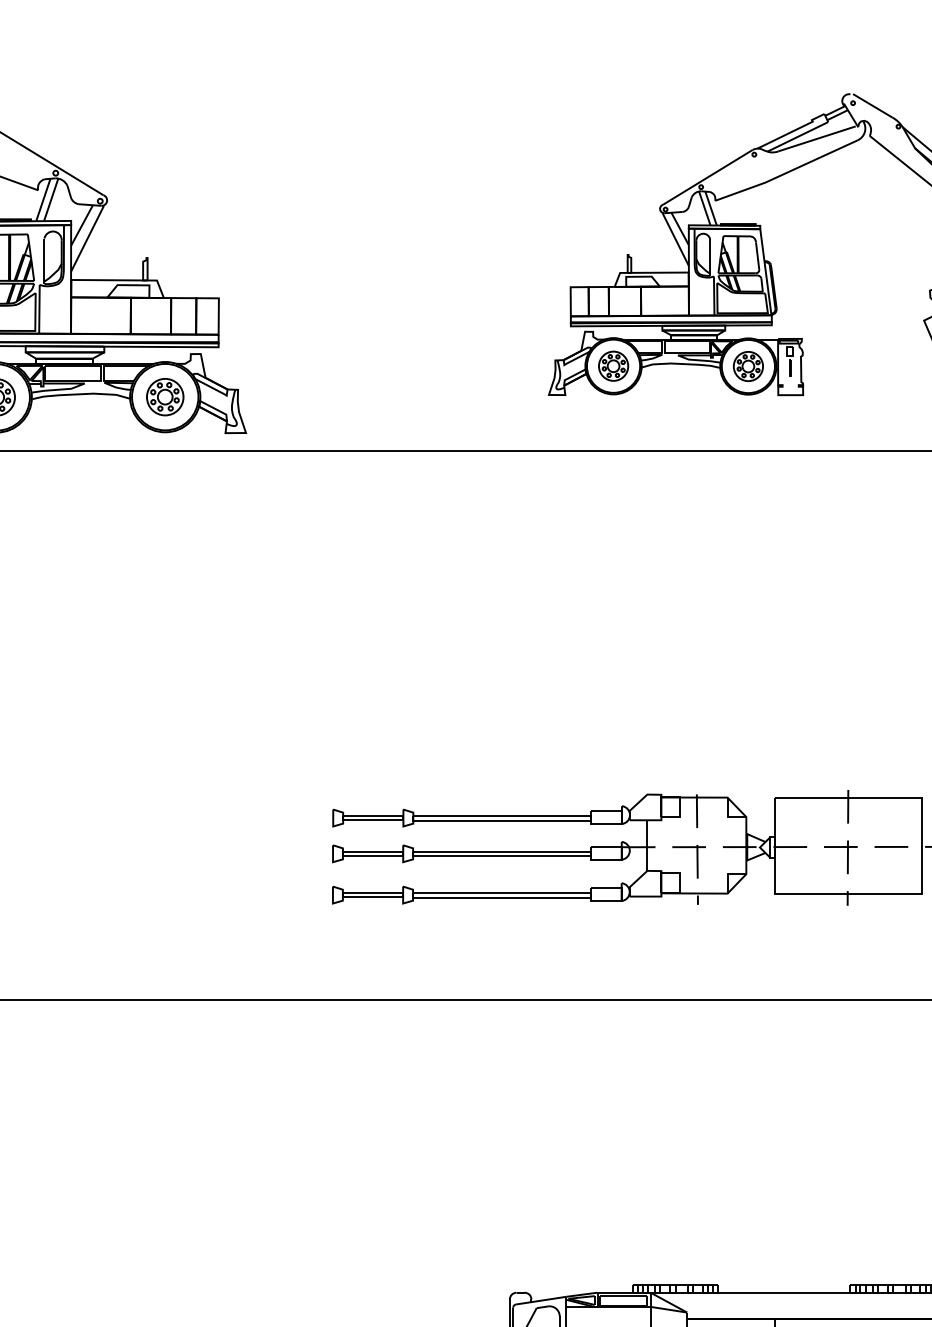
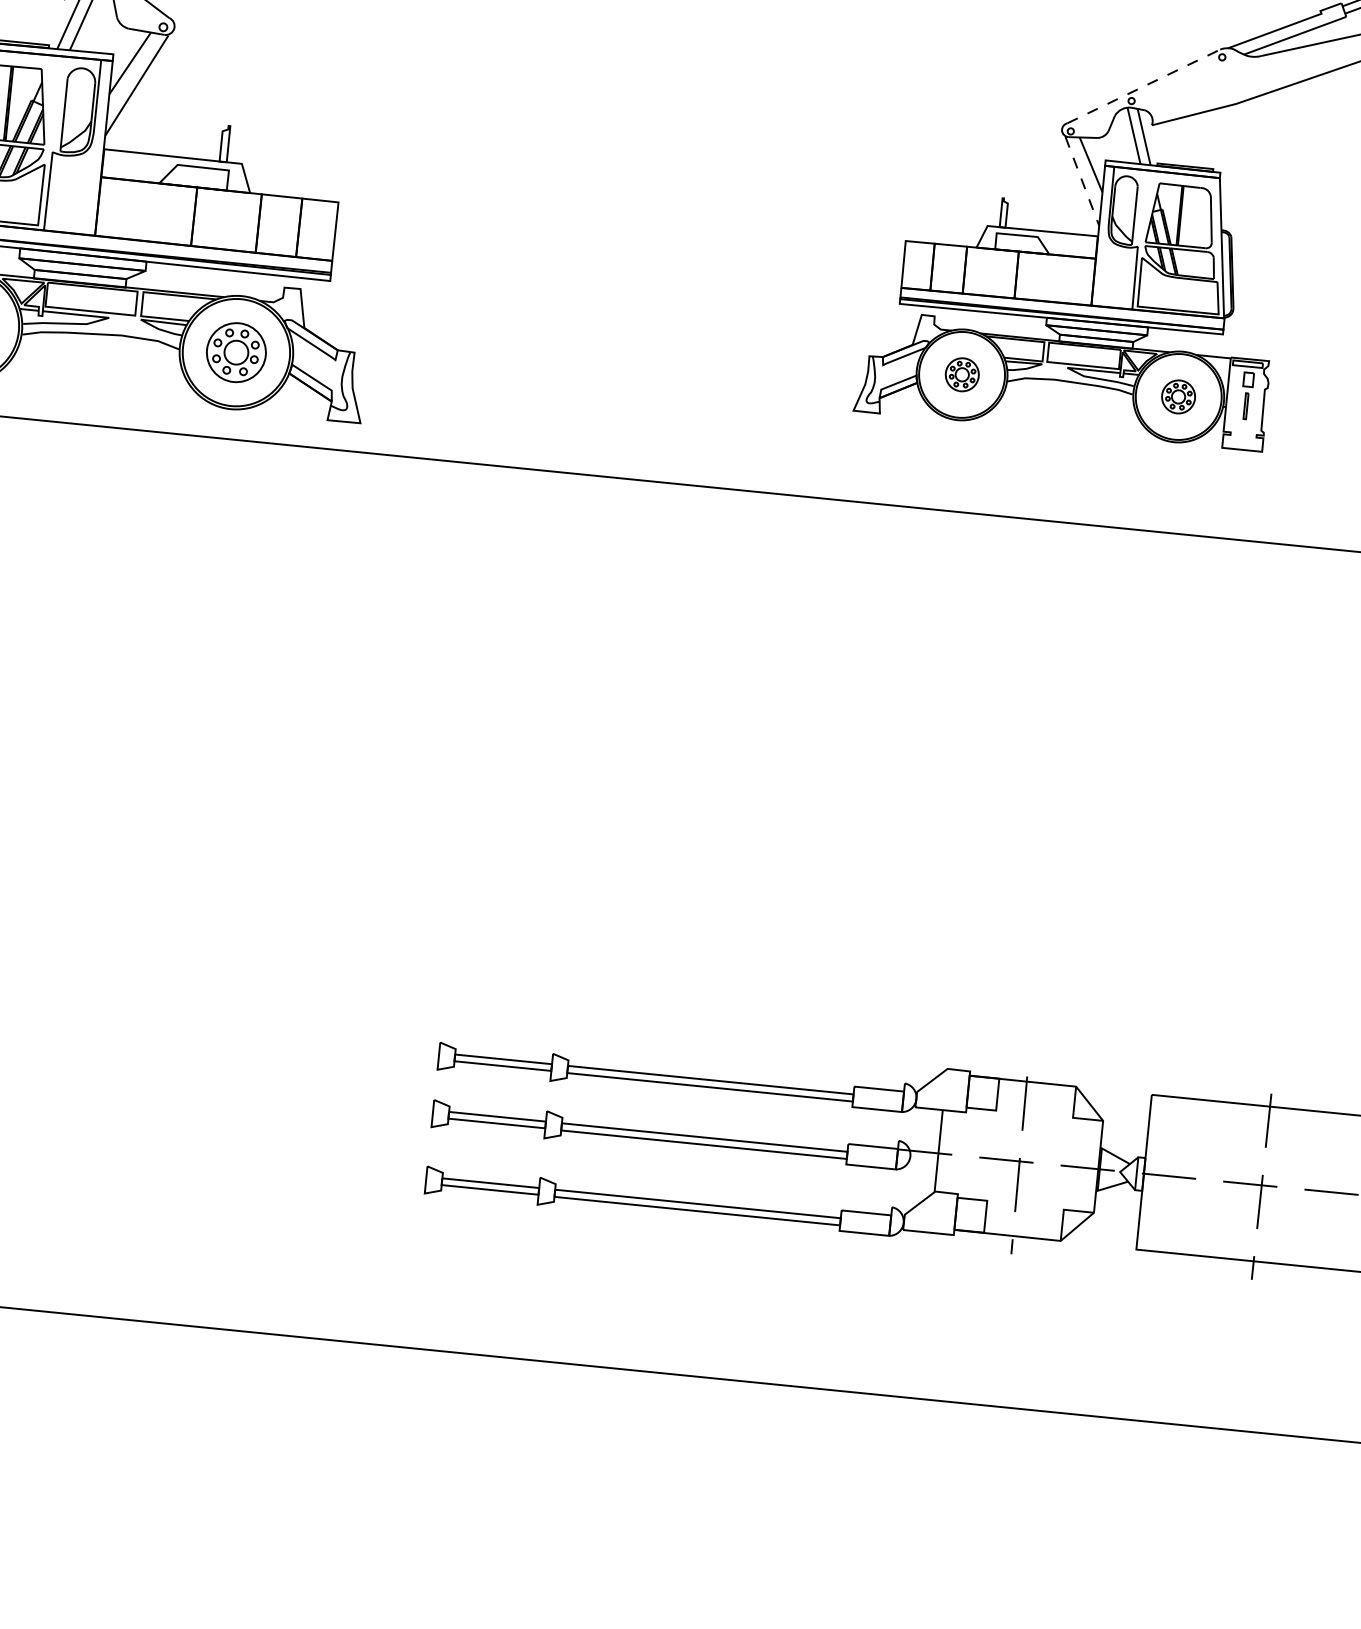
line: (708, 177) -> (1144, 86), solid -> dashed
line: (675, 240) -> (1081, 182), solid -> dashed
part: (613, 365) -> (962, 373), size x0.7
part: (747, 366) -> (1177, 396), size x0.7

